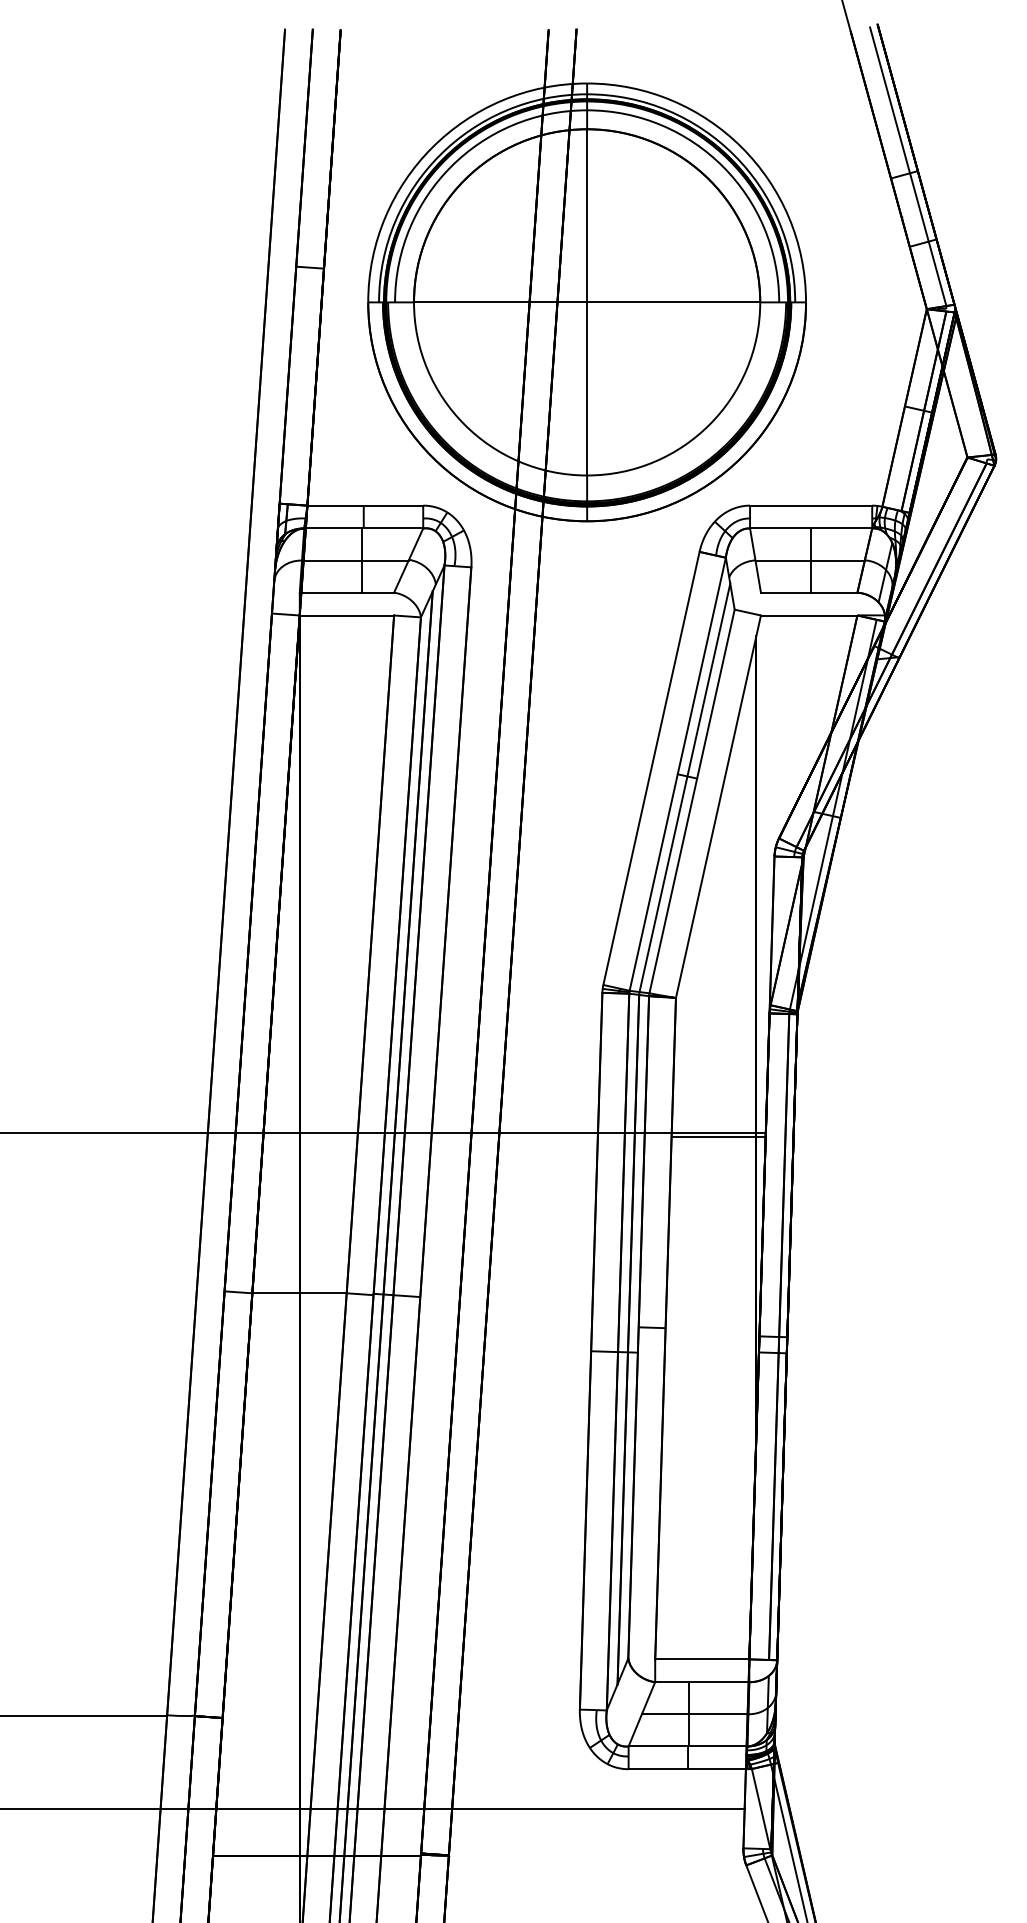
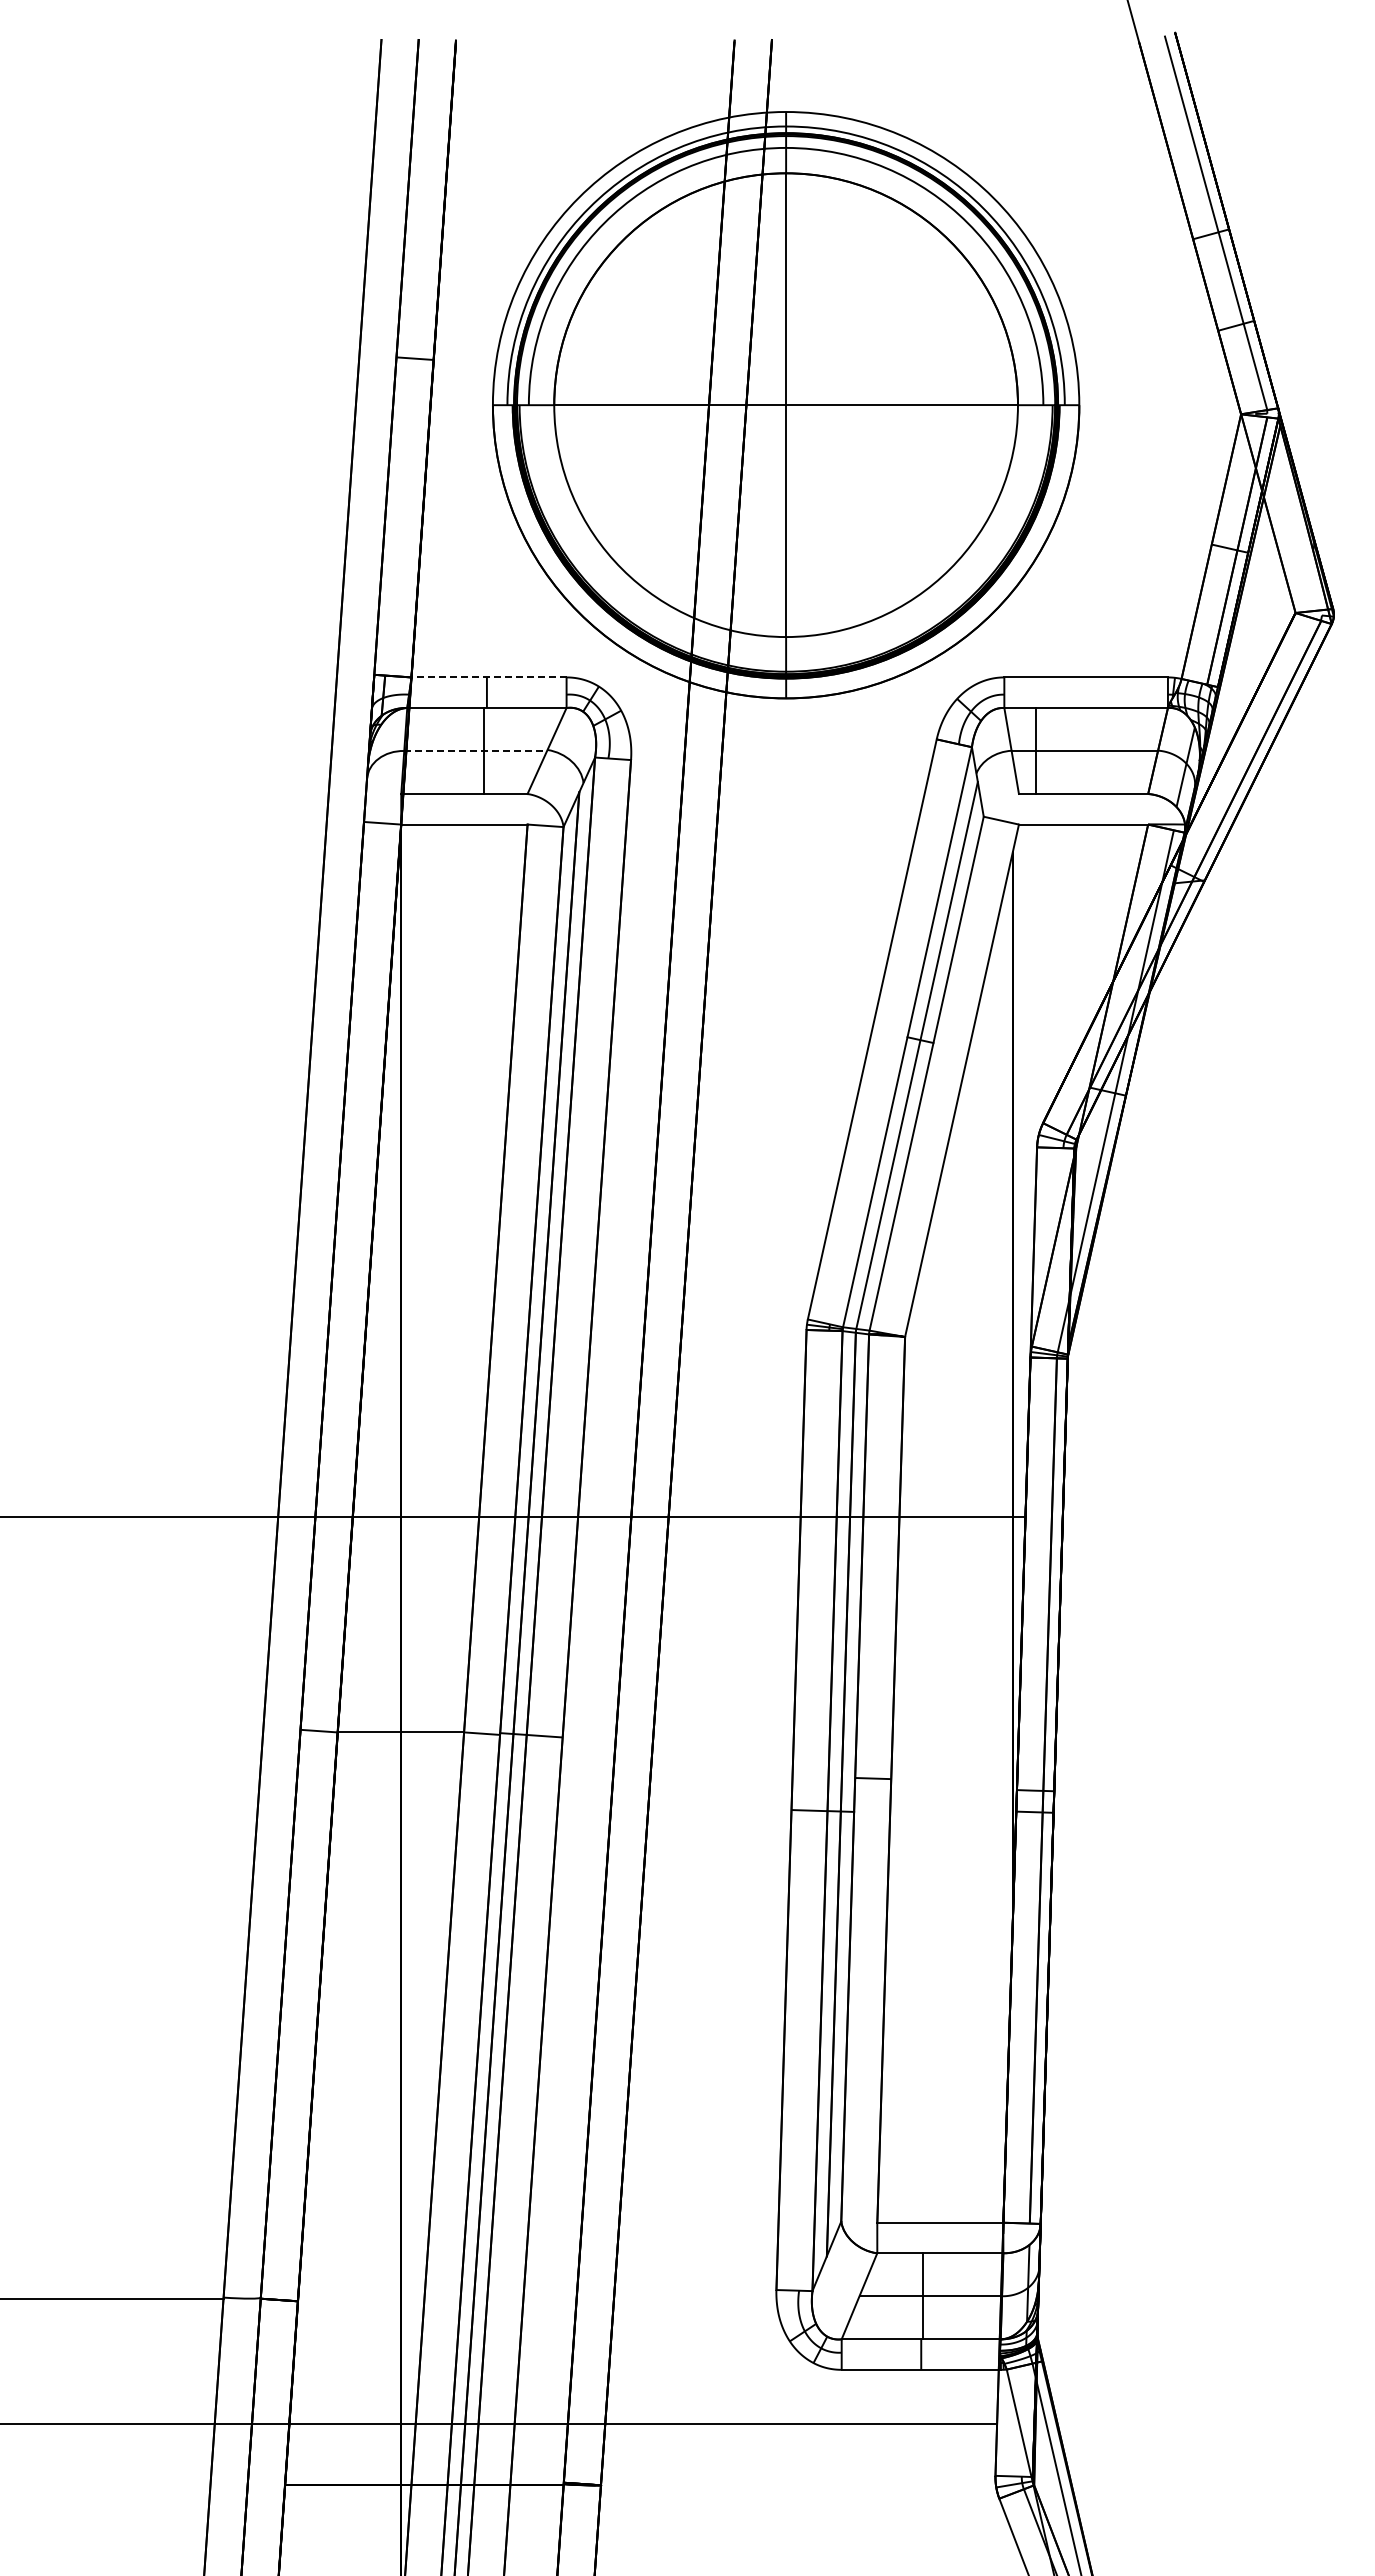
line: (365, 505) -> (489, 677), solid -> dashed
line: (355, 560) -> (476, 751), solid -> dashed
line: (811, 560) -> (1036, 751), moved
line: (718, 1137) -> (962, 1523), removed

